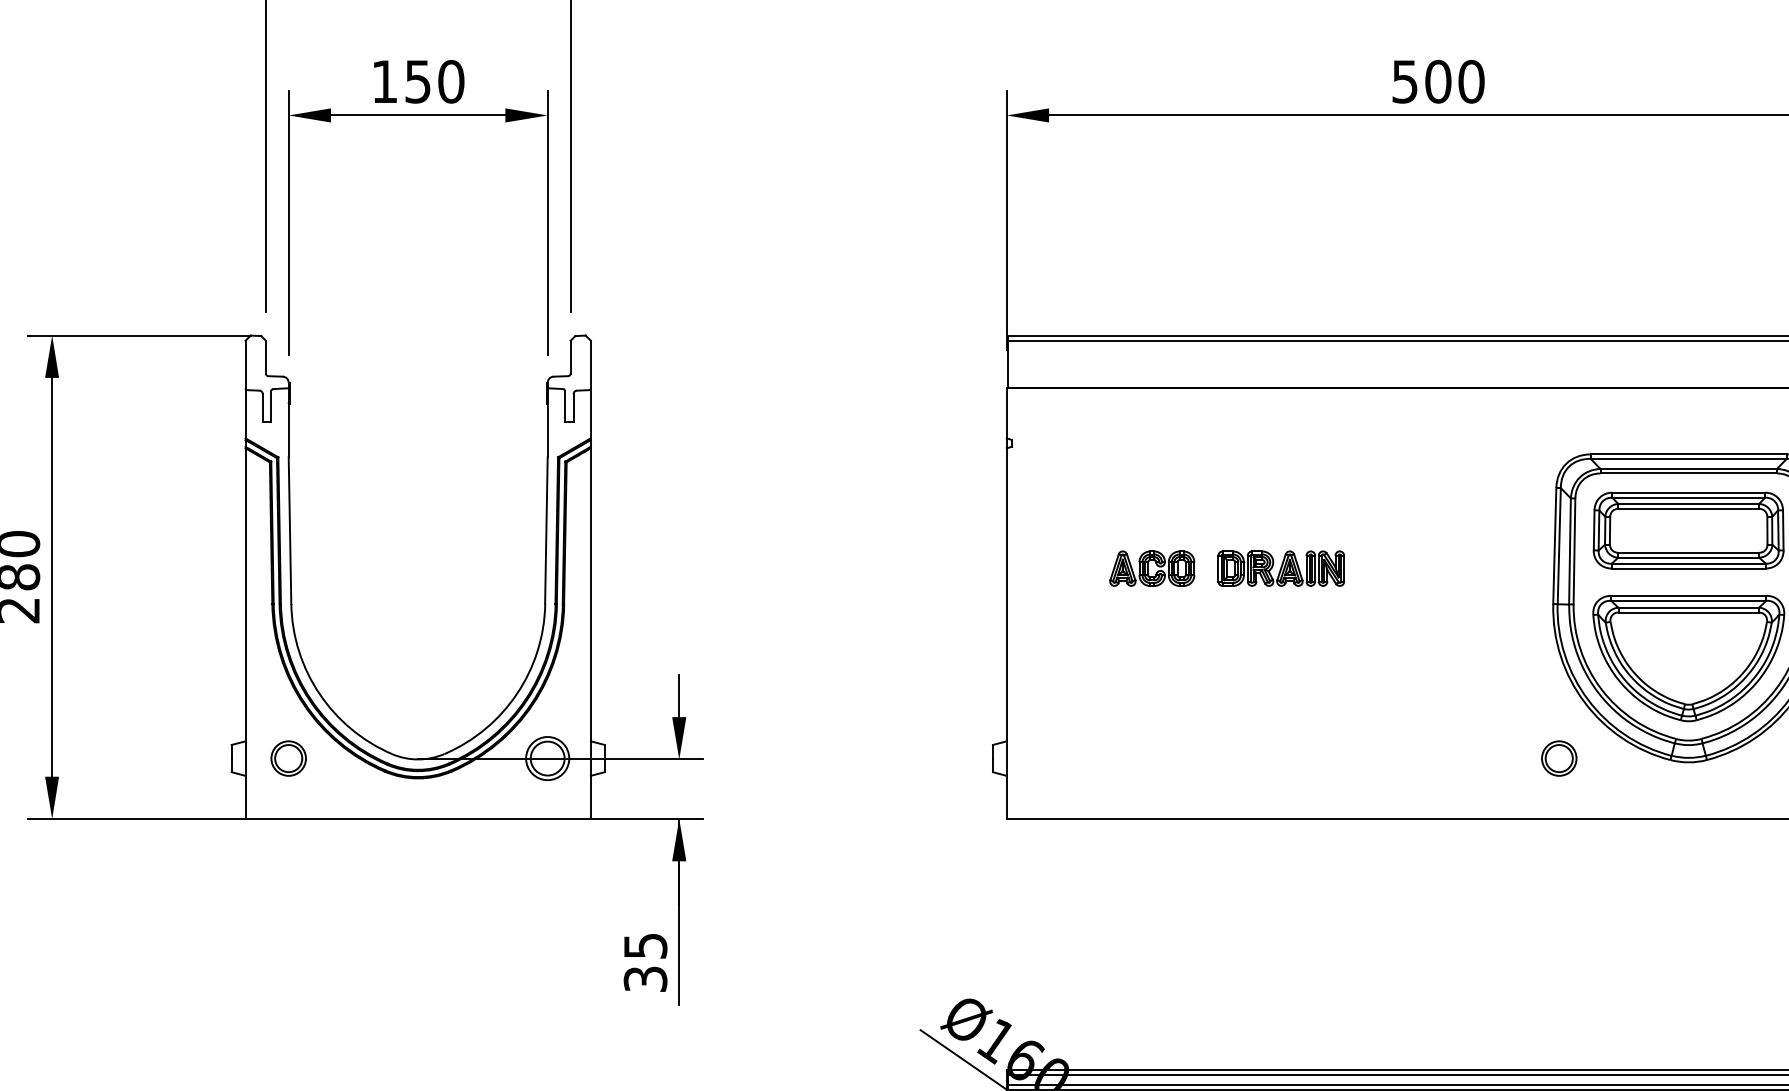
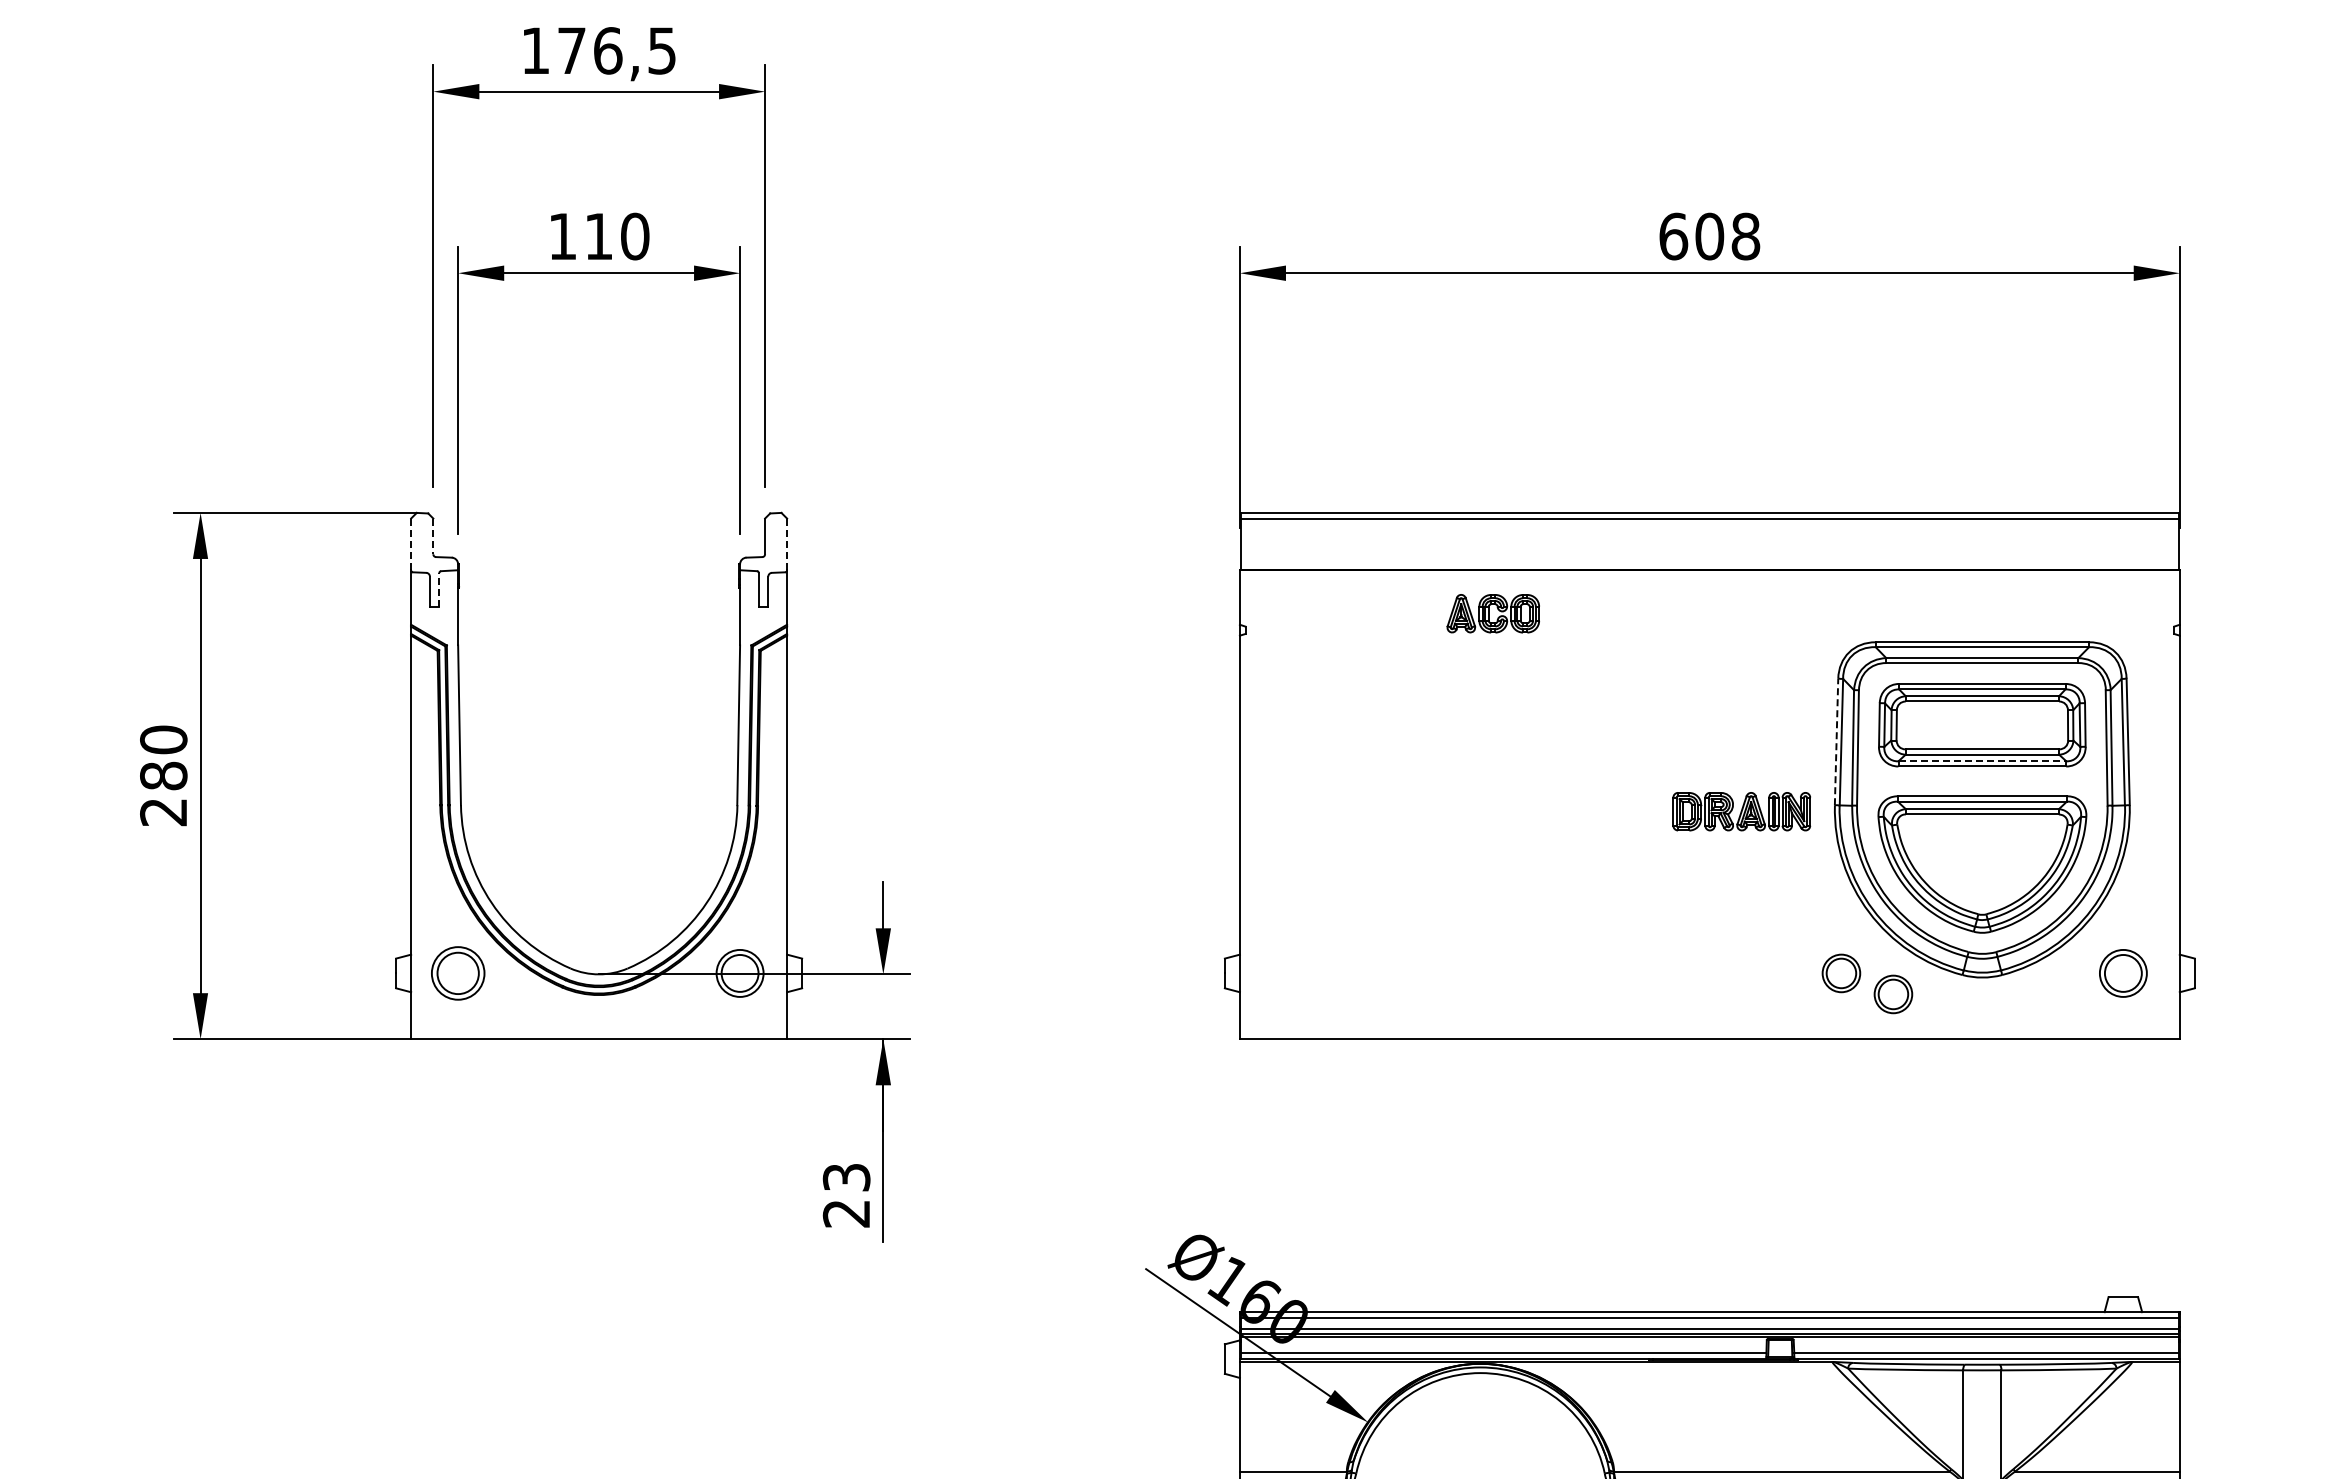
text: (417, 81) -> (598, 236), 150 -> 110
text: (1438, 81) -> (1709, 236), 500 -> 608
line: (266, 357) -> (433, 536), solid -> dashed
line: (245, 364) -> (411, 544), solid -> dashed
line: (591, 364) -> (787, 544), solid -> dashed
line: (271, 405) -> (439, 589), solid -> dashed
line: (1554, 545) -> (1836, 741), solid -> dashed
line: (1688, 563) -> (1982, 761), solid -> dashed
part: (1151, 568) -> (1492, 613), moved
part: (1281, 568) -> (1741, 811), moved
part: (288, 758) -> (457, 973), size x1.4
part: (1607, 777) -> (1893, 994), added
text: (645, 962) -> (846, 1195), 35 -> 23

